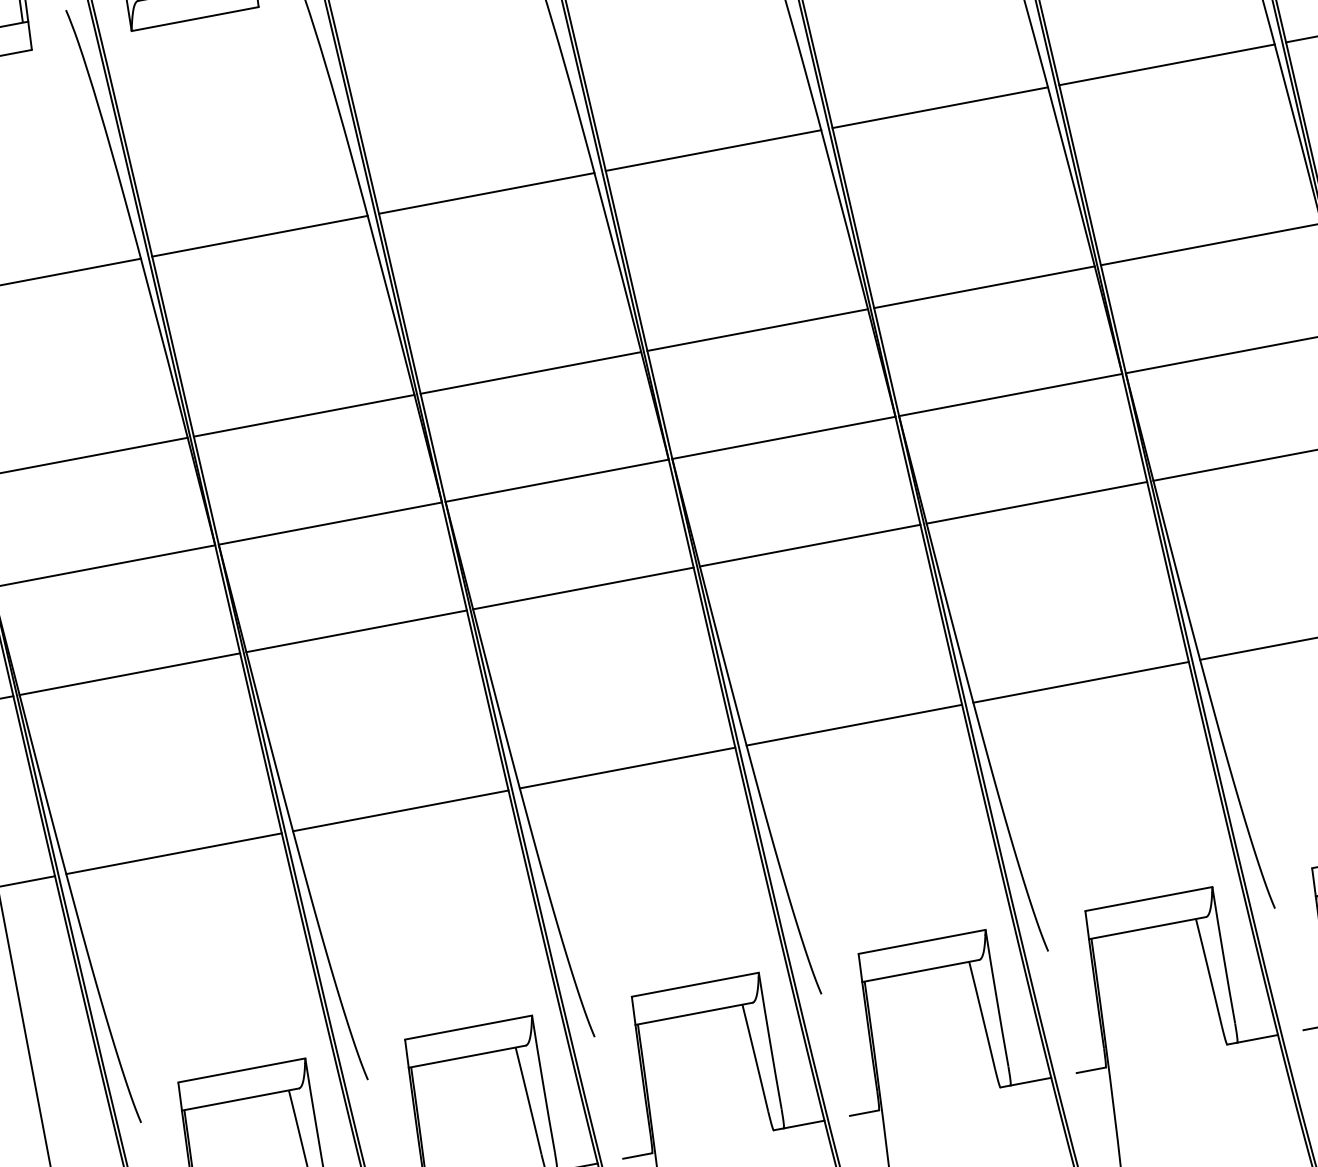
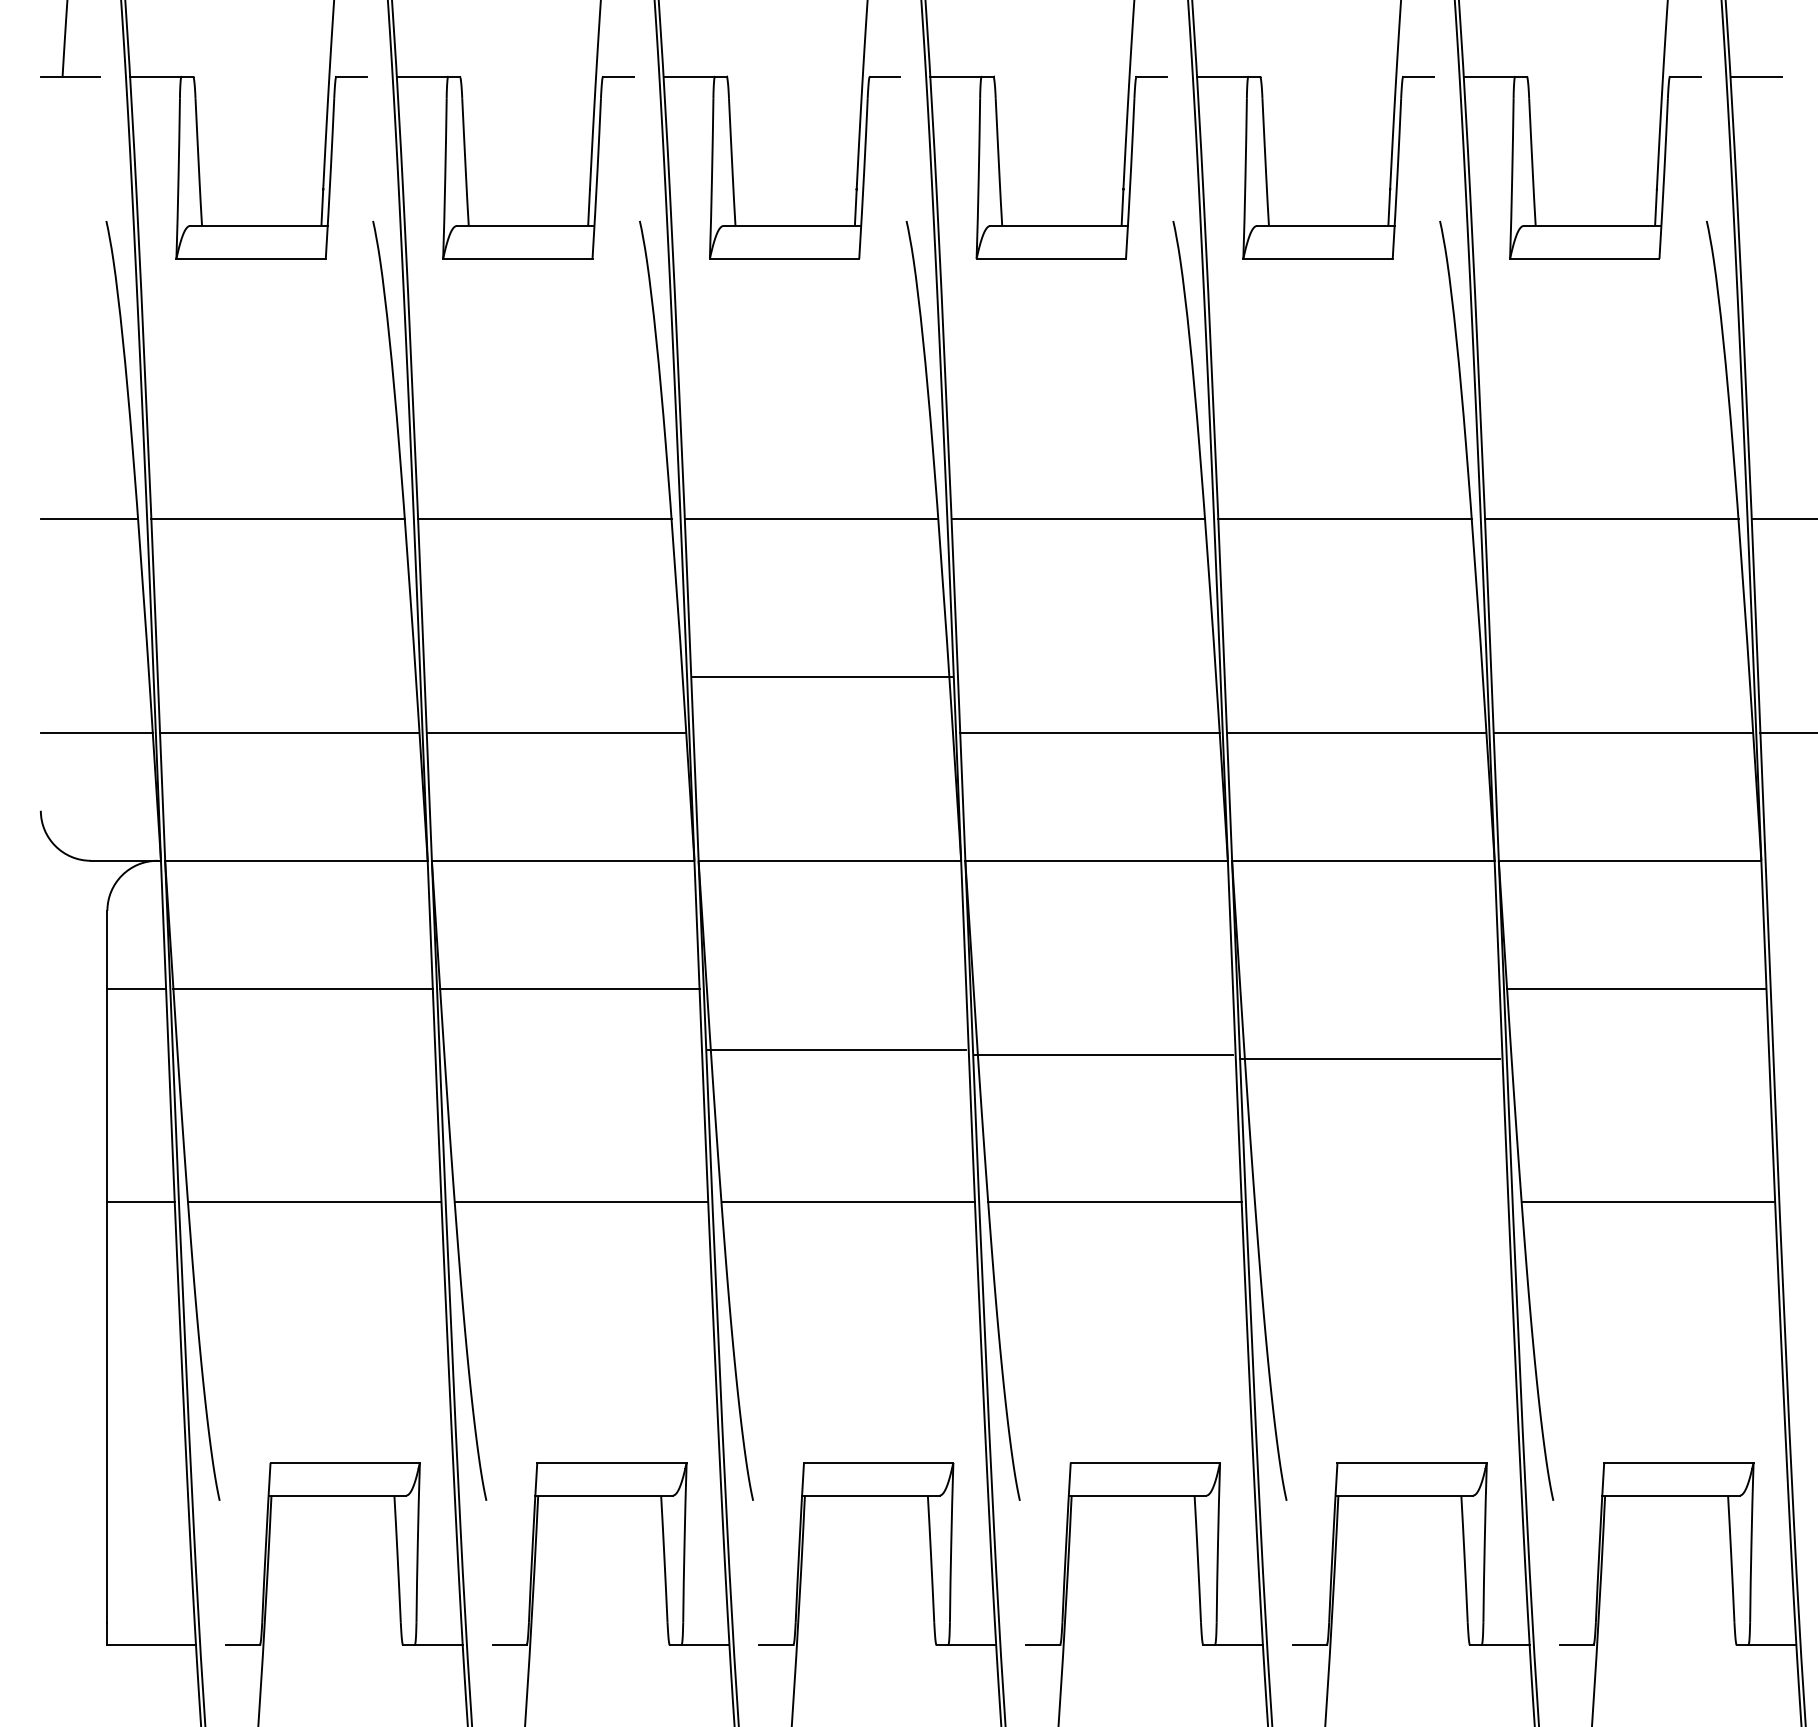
line: (530, 372) -> (822, 676), moved
line: (1036, 502) -> (1369, 1058), moved
line: (810, 545) -> (1103, 1054), moved
line: (583, 588) -> (836, 1049), moved
line: (1081, 682) -> (1381, 1202), removed

